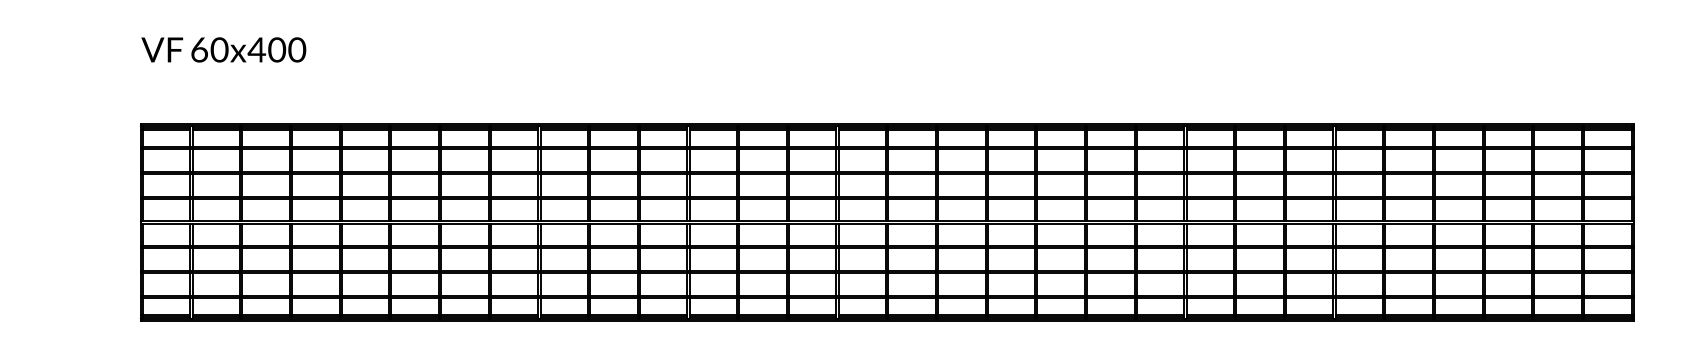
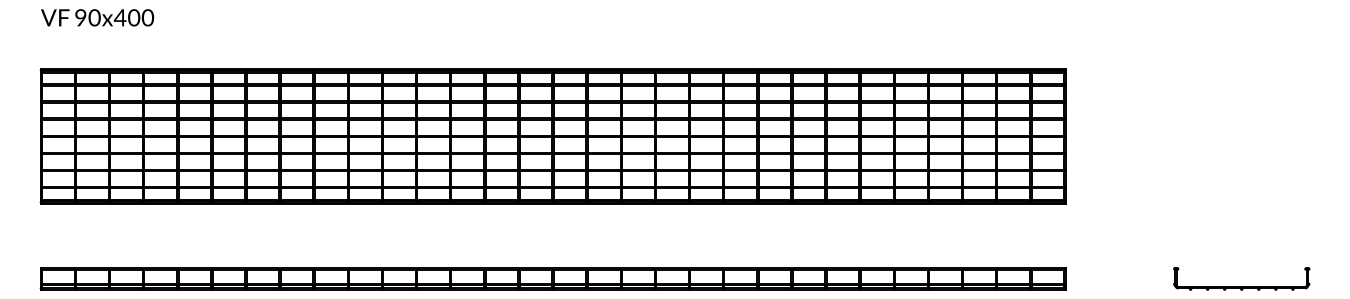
text: (198, 49) -> (80, 17), 60x400 -> 90x400

